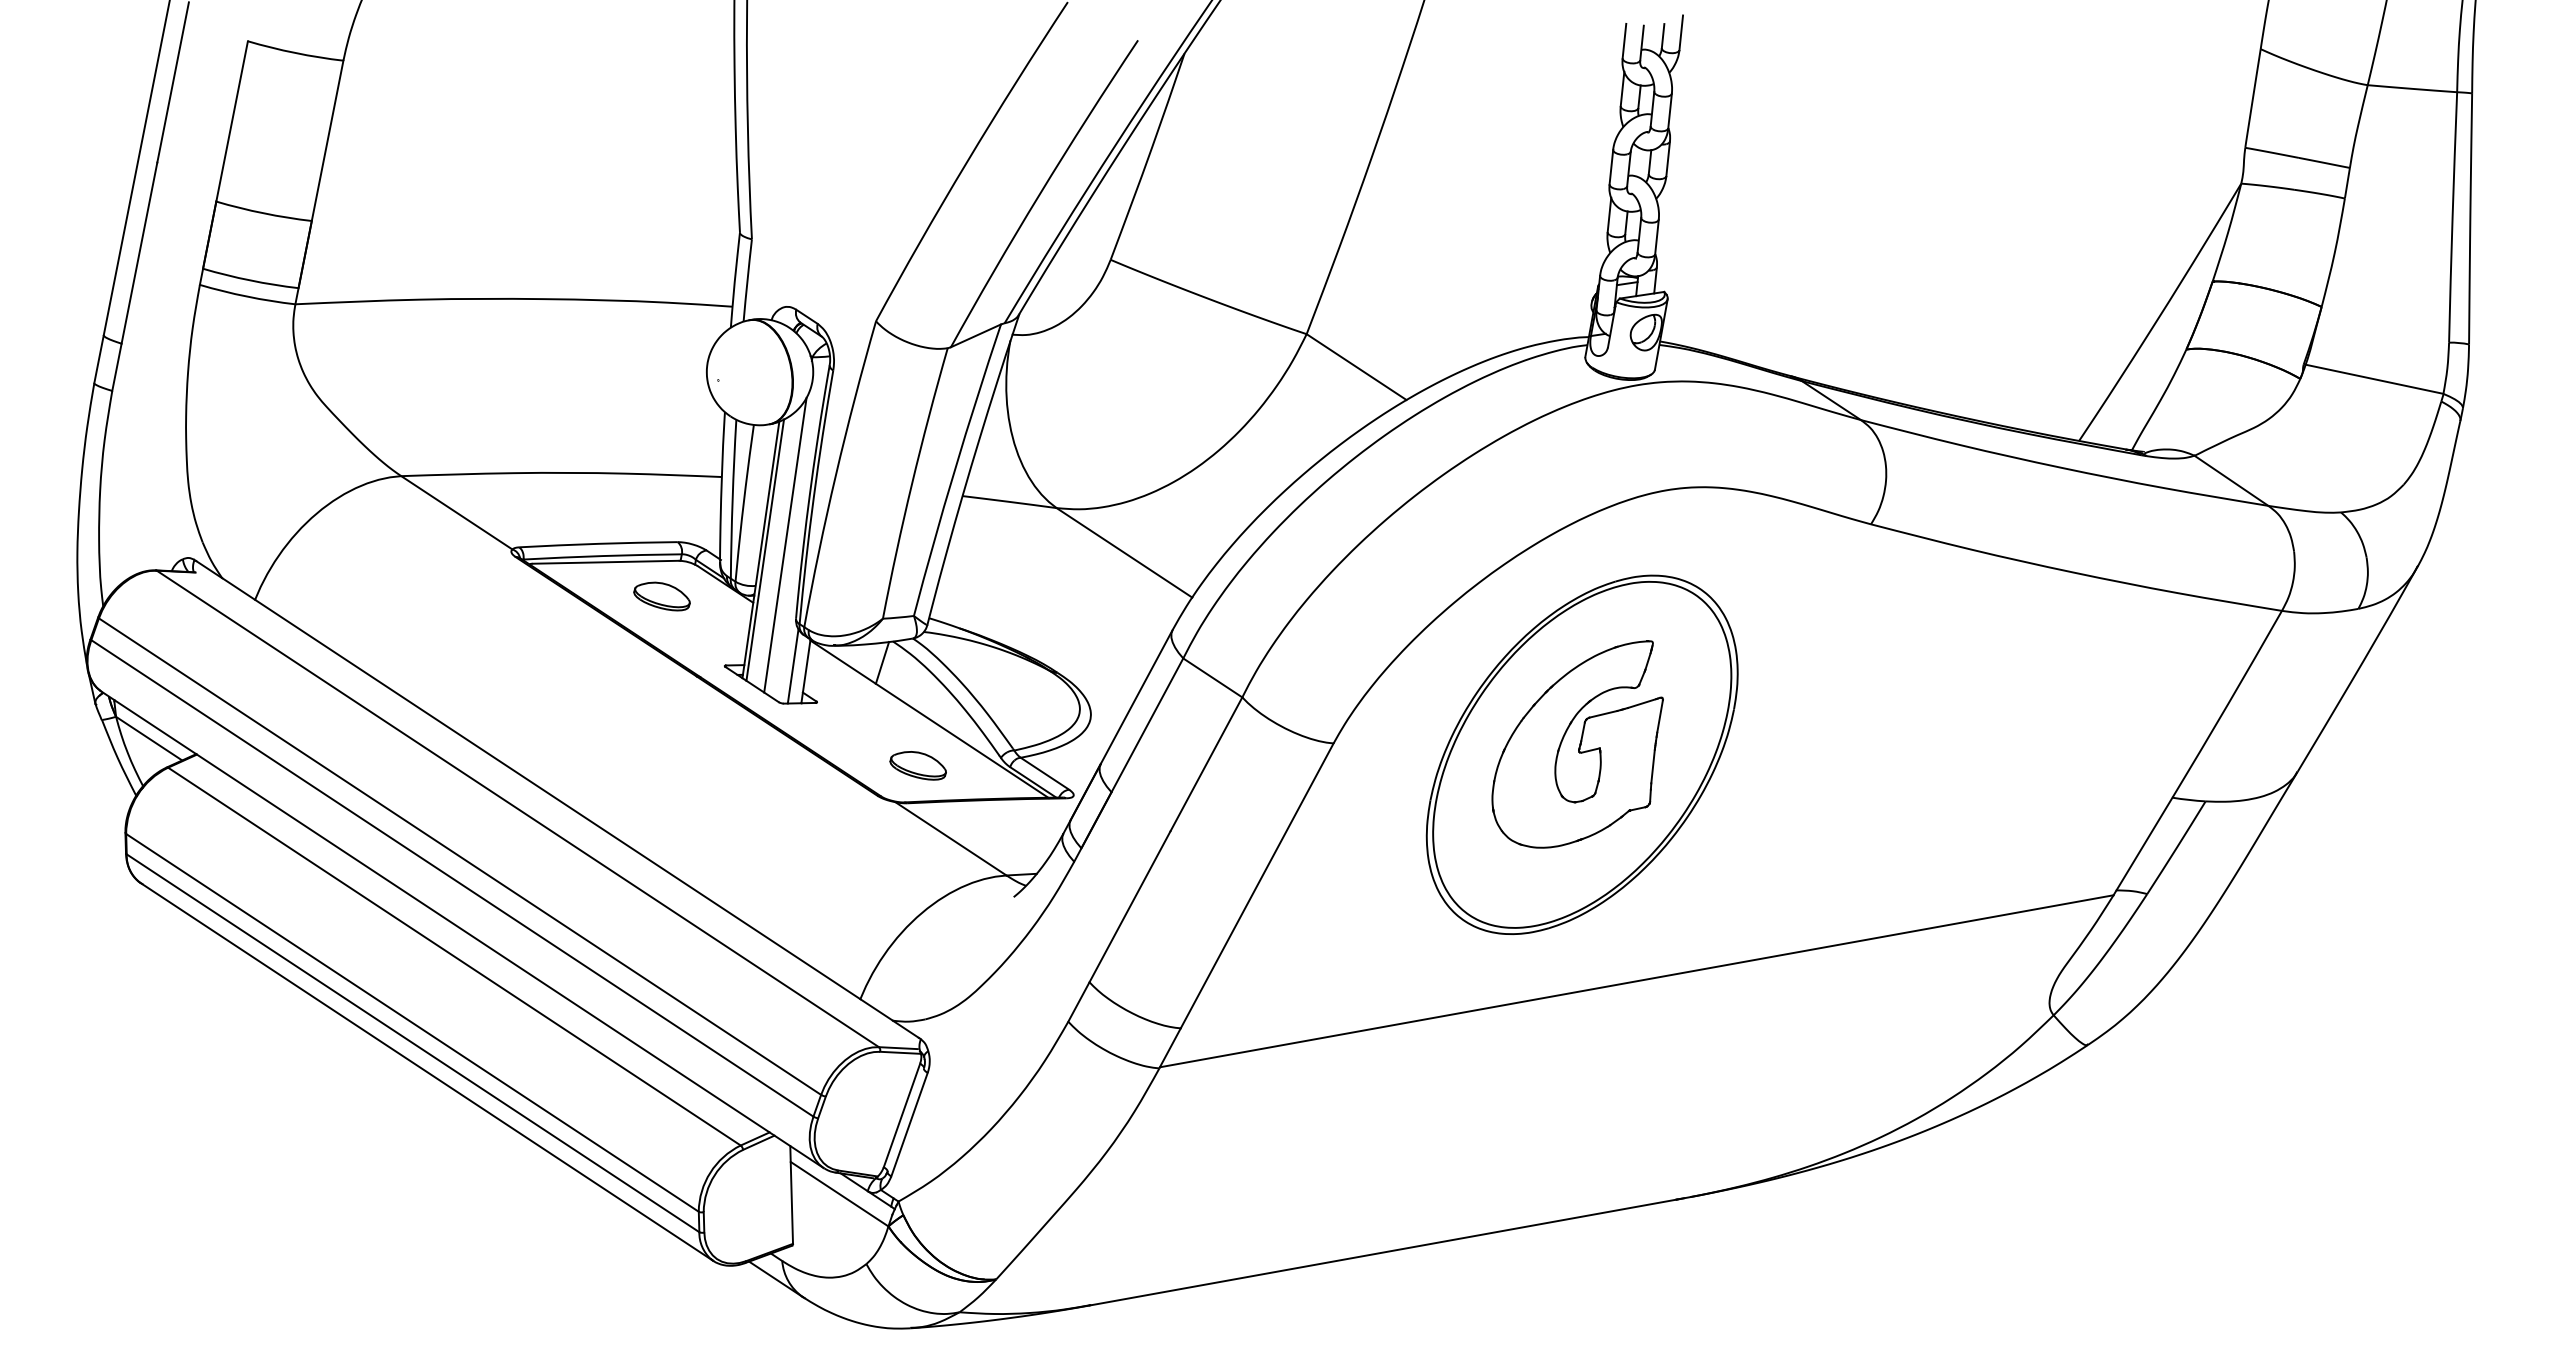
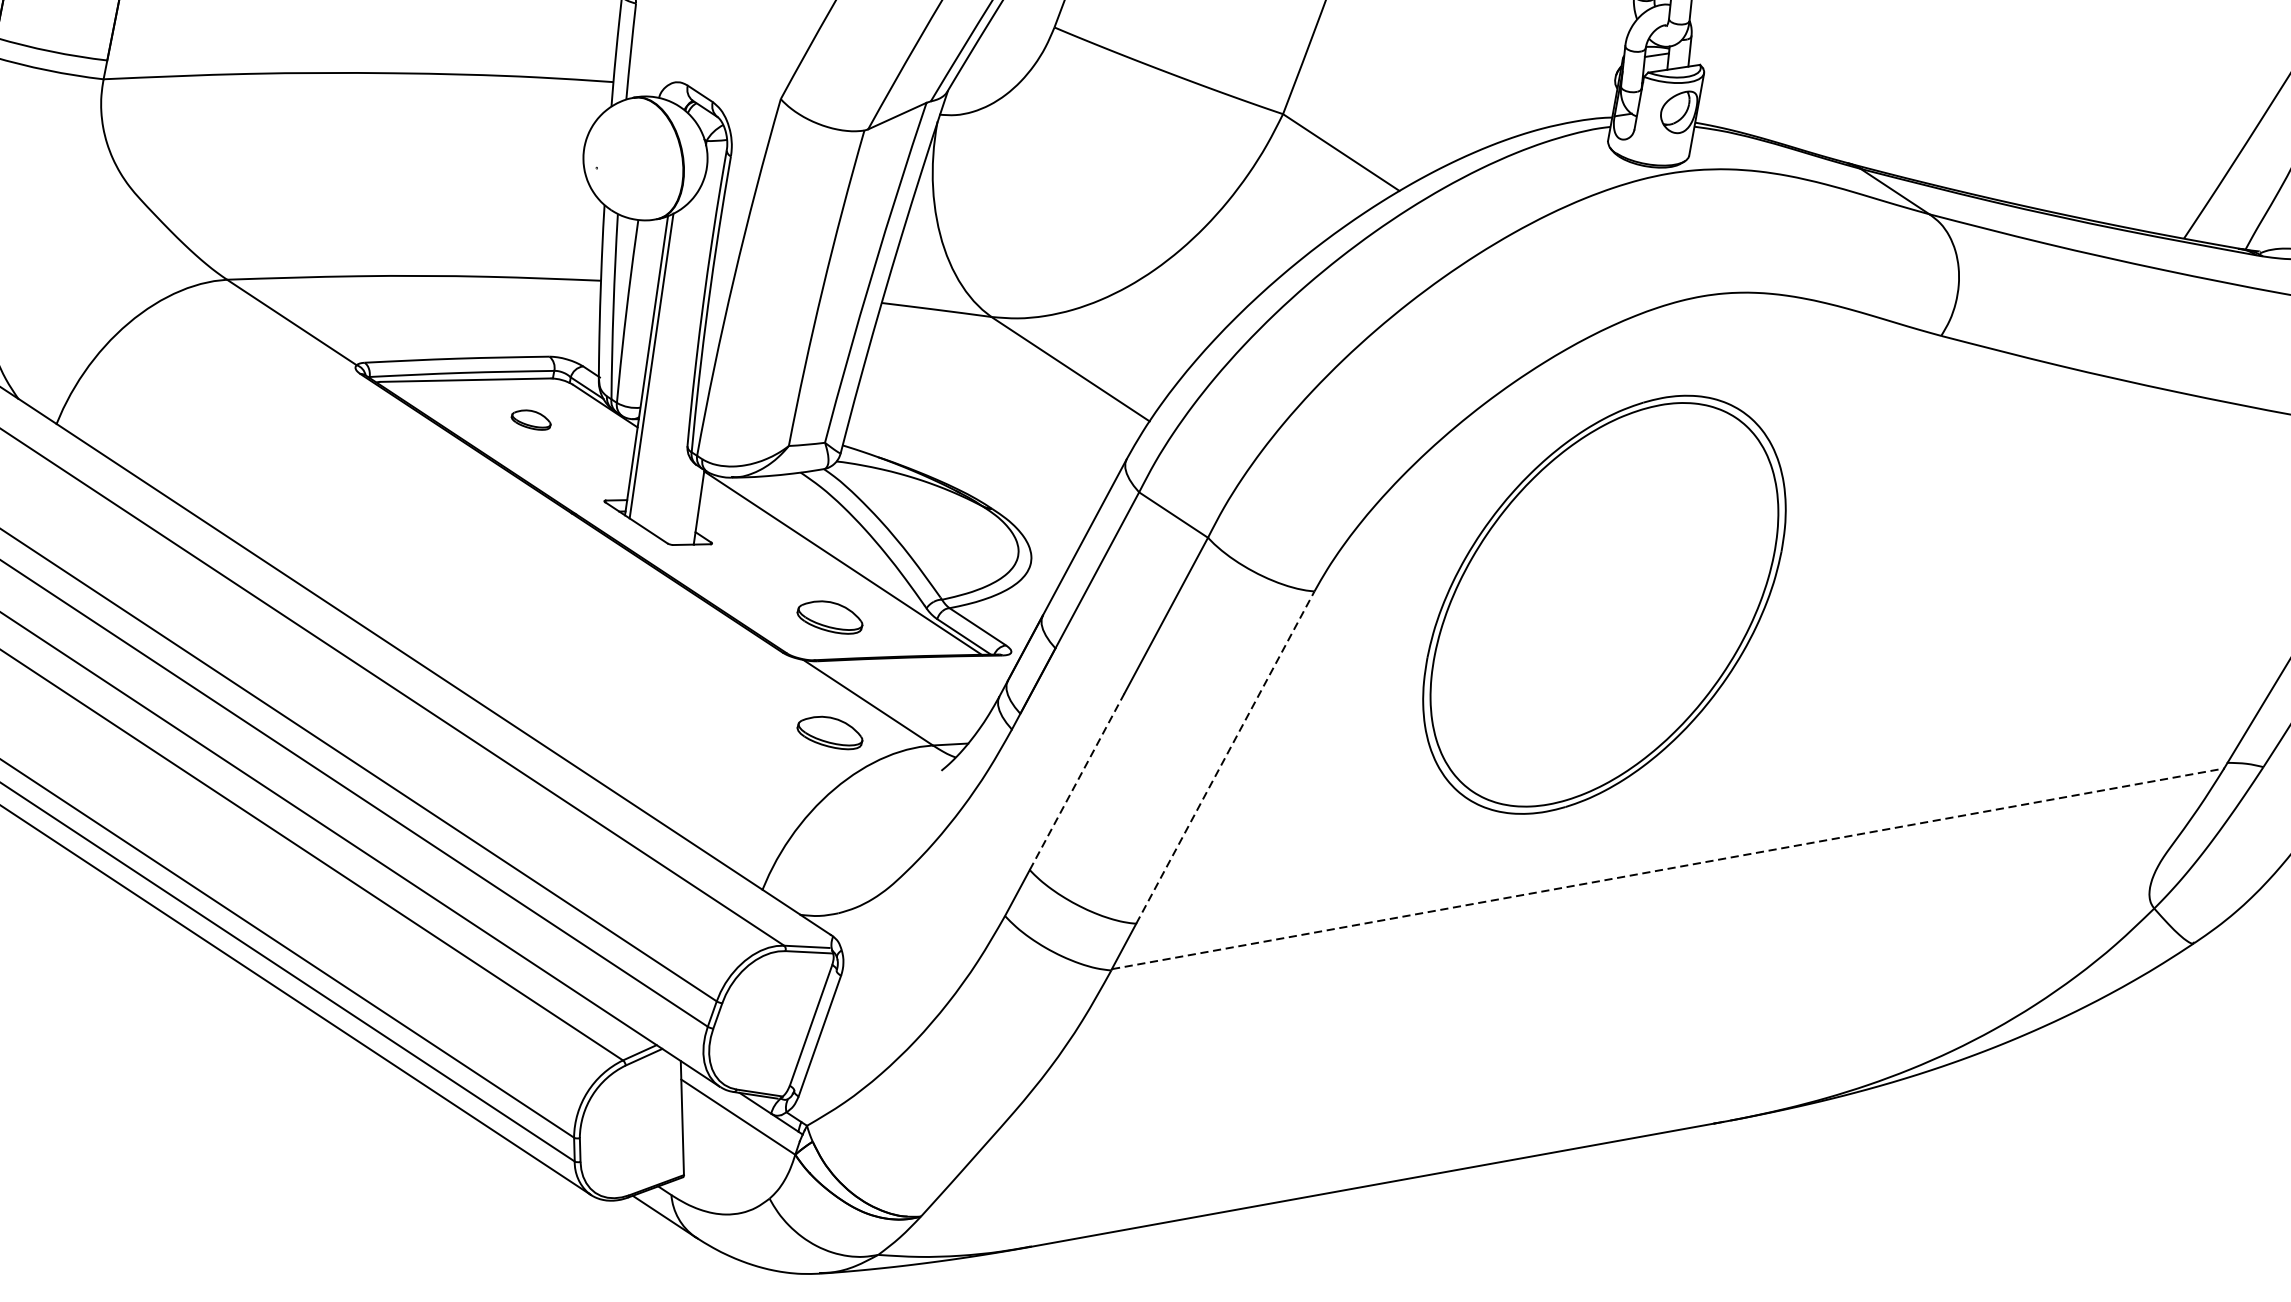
line: (785, 544) -> (675, 359), removed
part: (661, 596) -> (530, 420), size x0.6
line: (882, 662) -> (788, 497), removed
line: (792, 666) -> (683, 501), removed
part: (1577, 744) -> (1598, 592), removed
part: (917, 864) -> (829, 732), added
line: (1257, 885) -> (1225, 757), solid -> dashed
line: (1130, 906) -> (1077, 781), solid -> dashed
line: (1637, 981) -> (1668, 869), solid -> dashed

